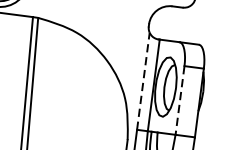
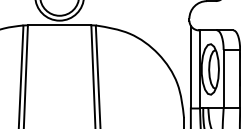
line: (143, 80) -> (190, 66), dashed -> solid
line: (179, 100) -> (223, 79), dashed -> solid

